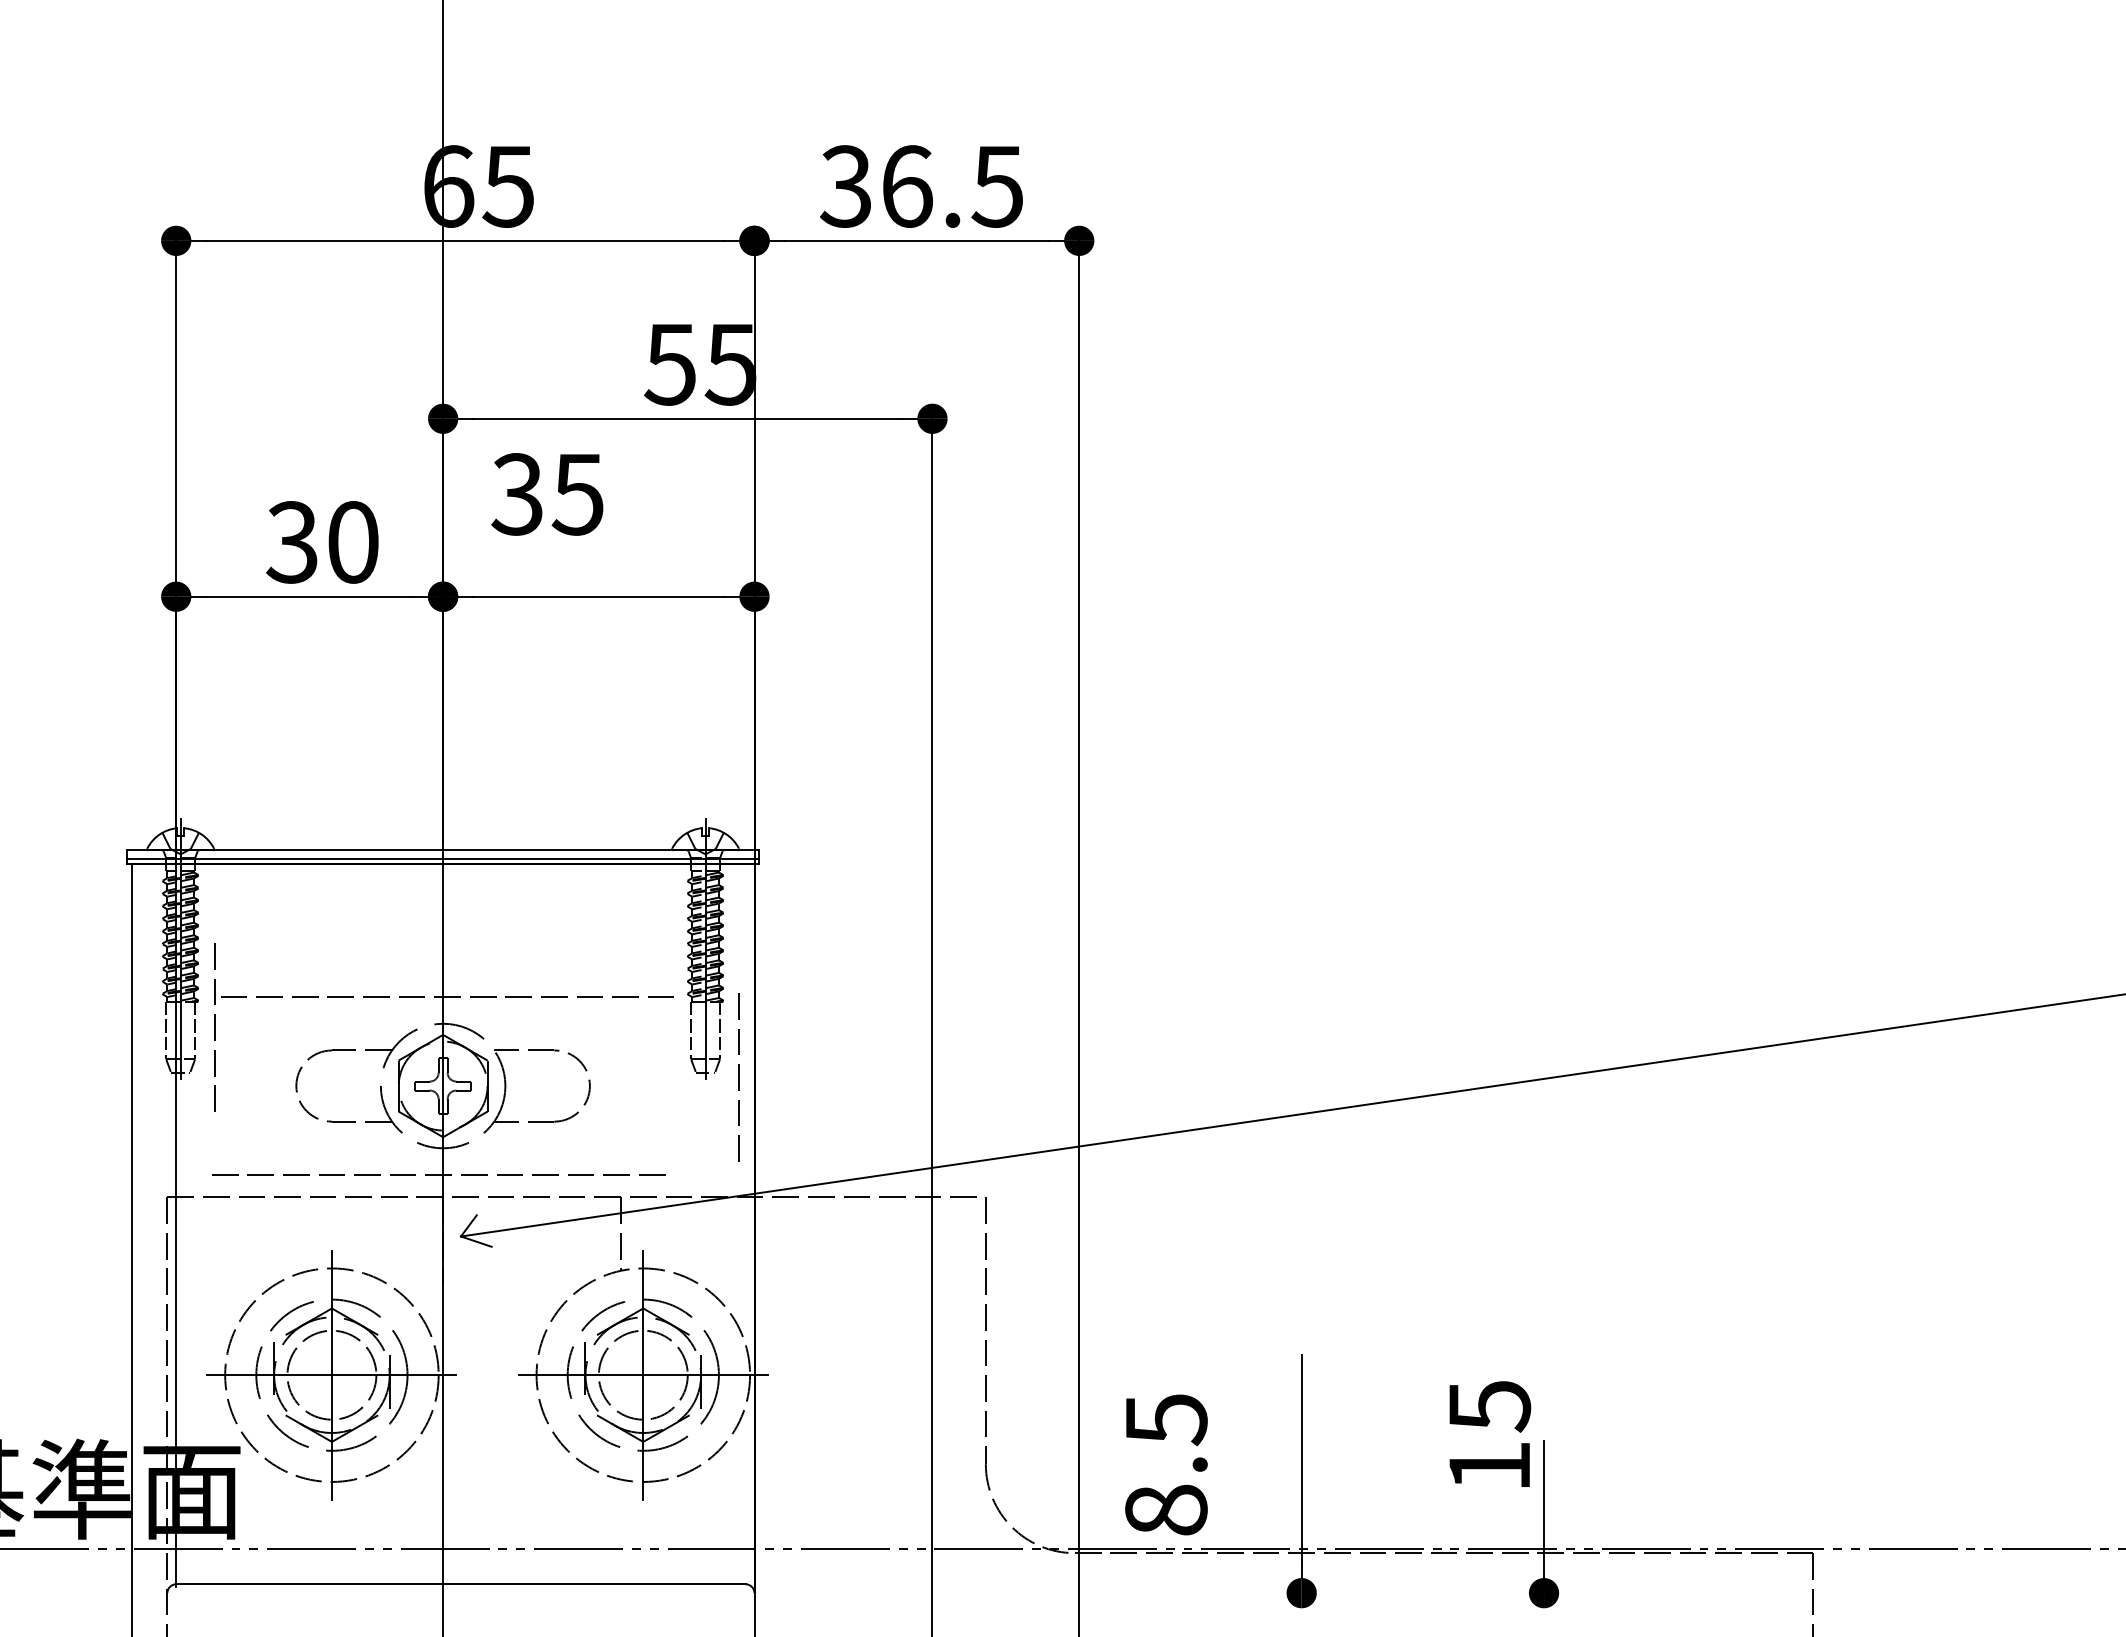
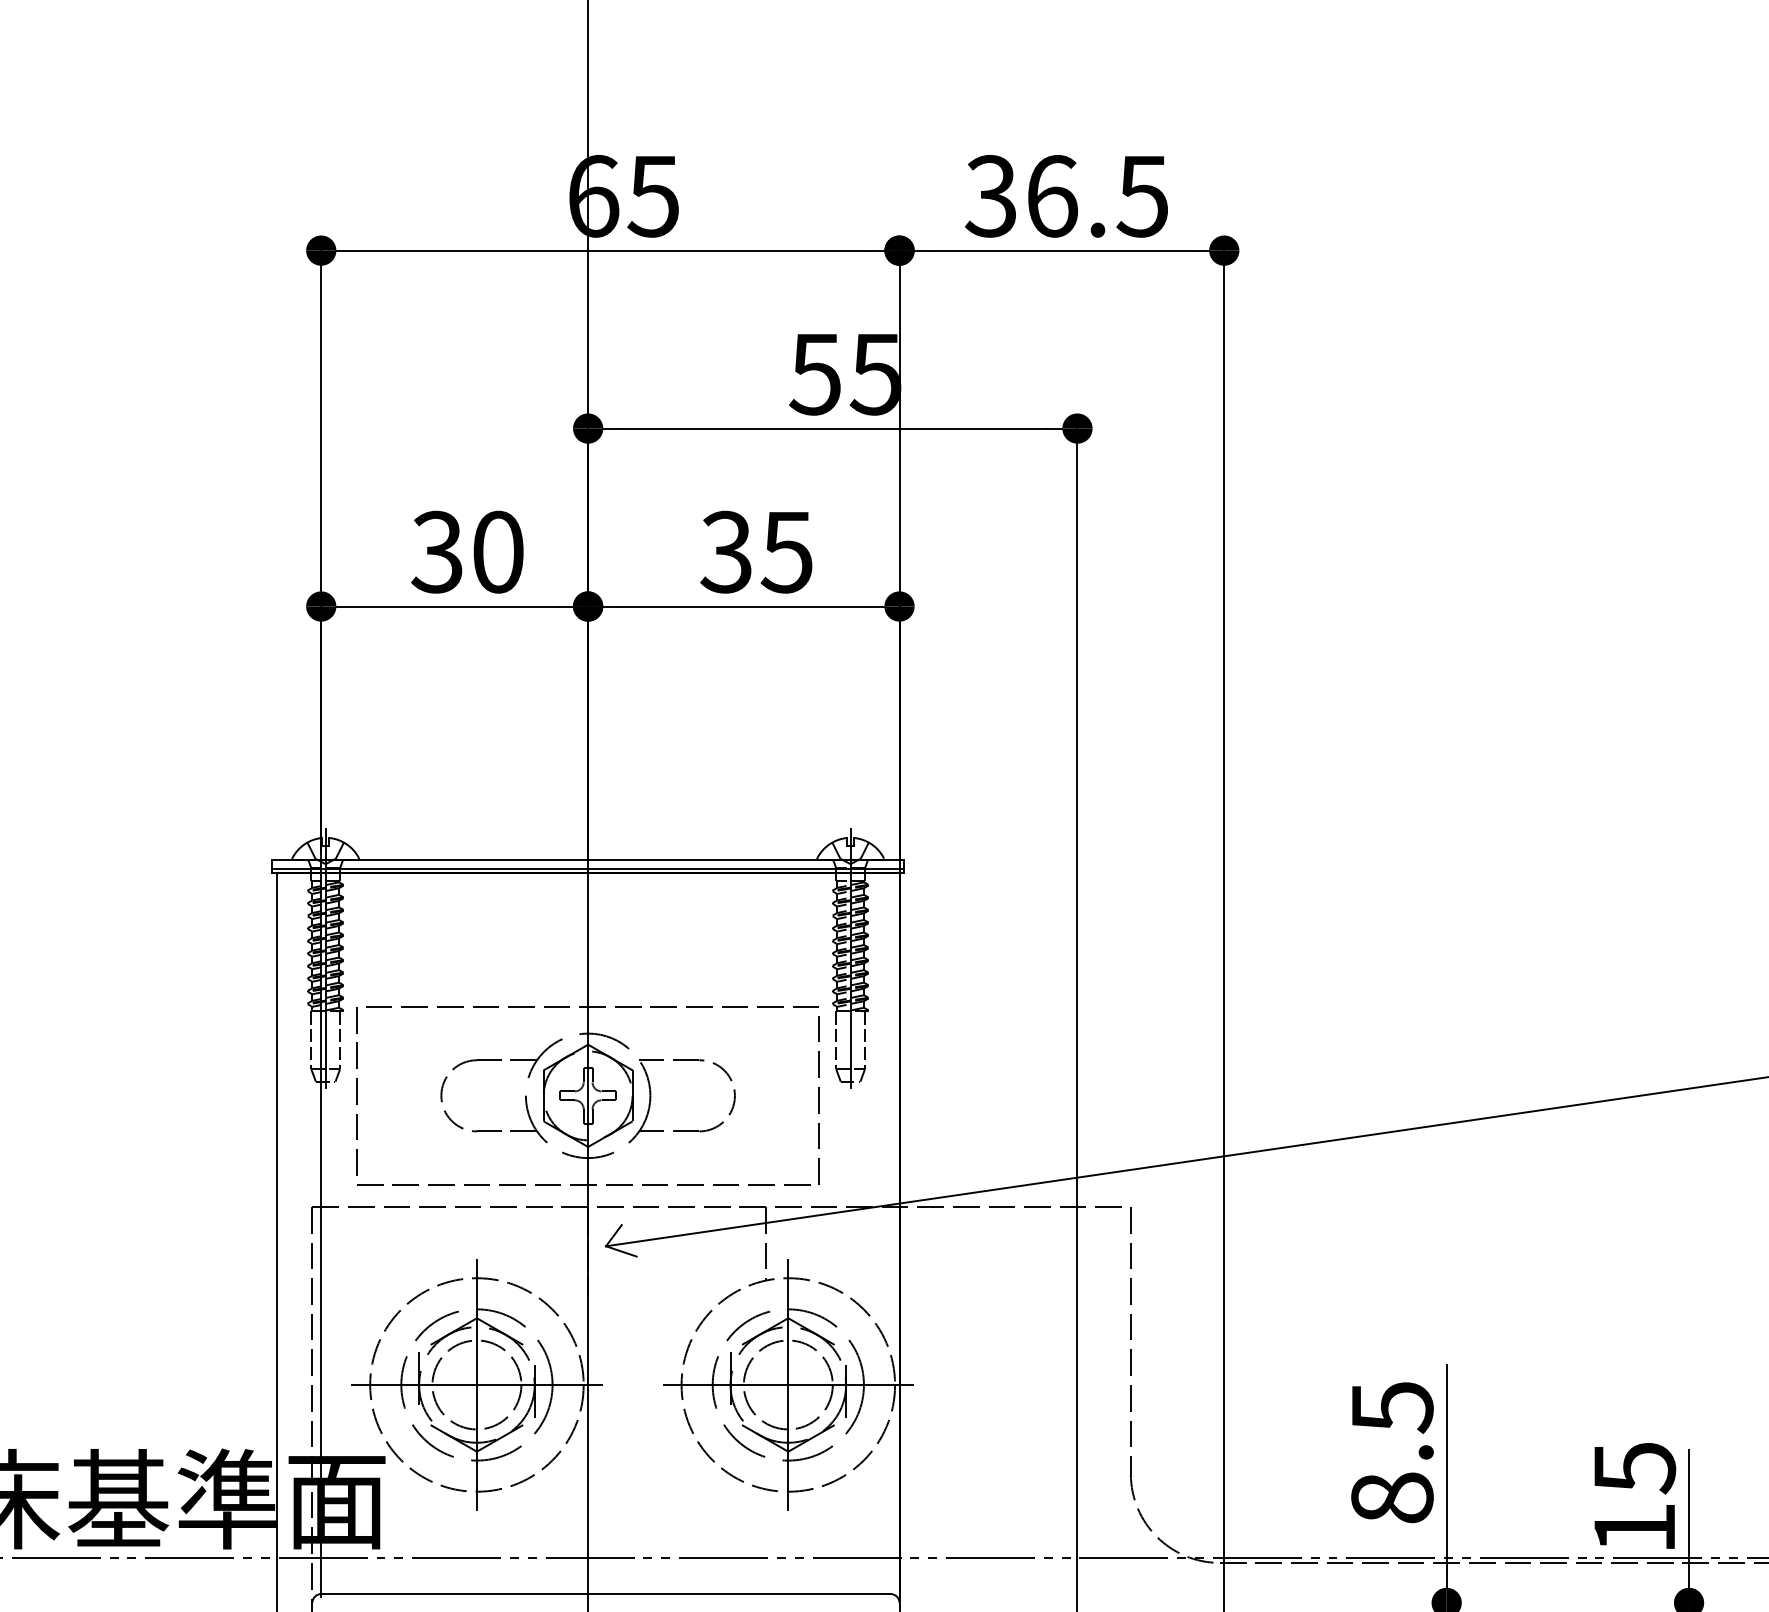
text: (547, 494) -> (756, 552), moved
line: (214, 1027) -> (356, 1091), moved
line: (738, 1077) -> (818, 1100), moved
text: (1490, 1433) -> (1635, 1495), moved
text: (1166, 1464) -> (1392, 1452), moved

